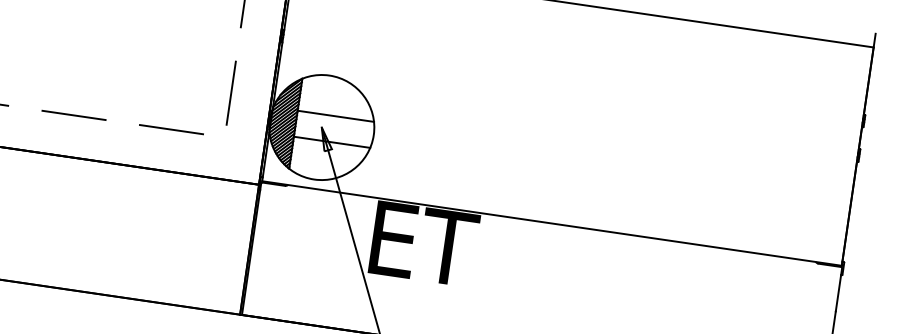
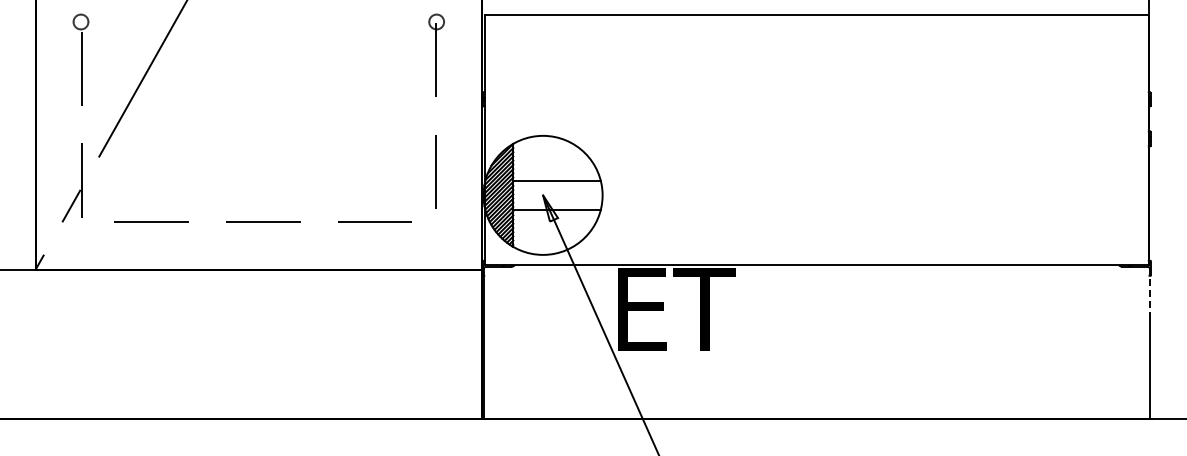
line: (838, 289) -> (1149, 292), solid -> dashed

